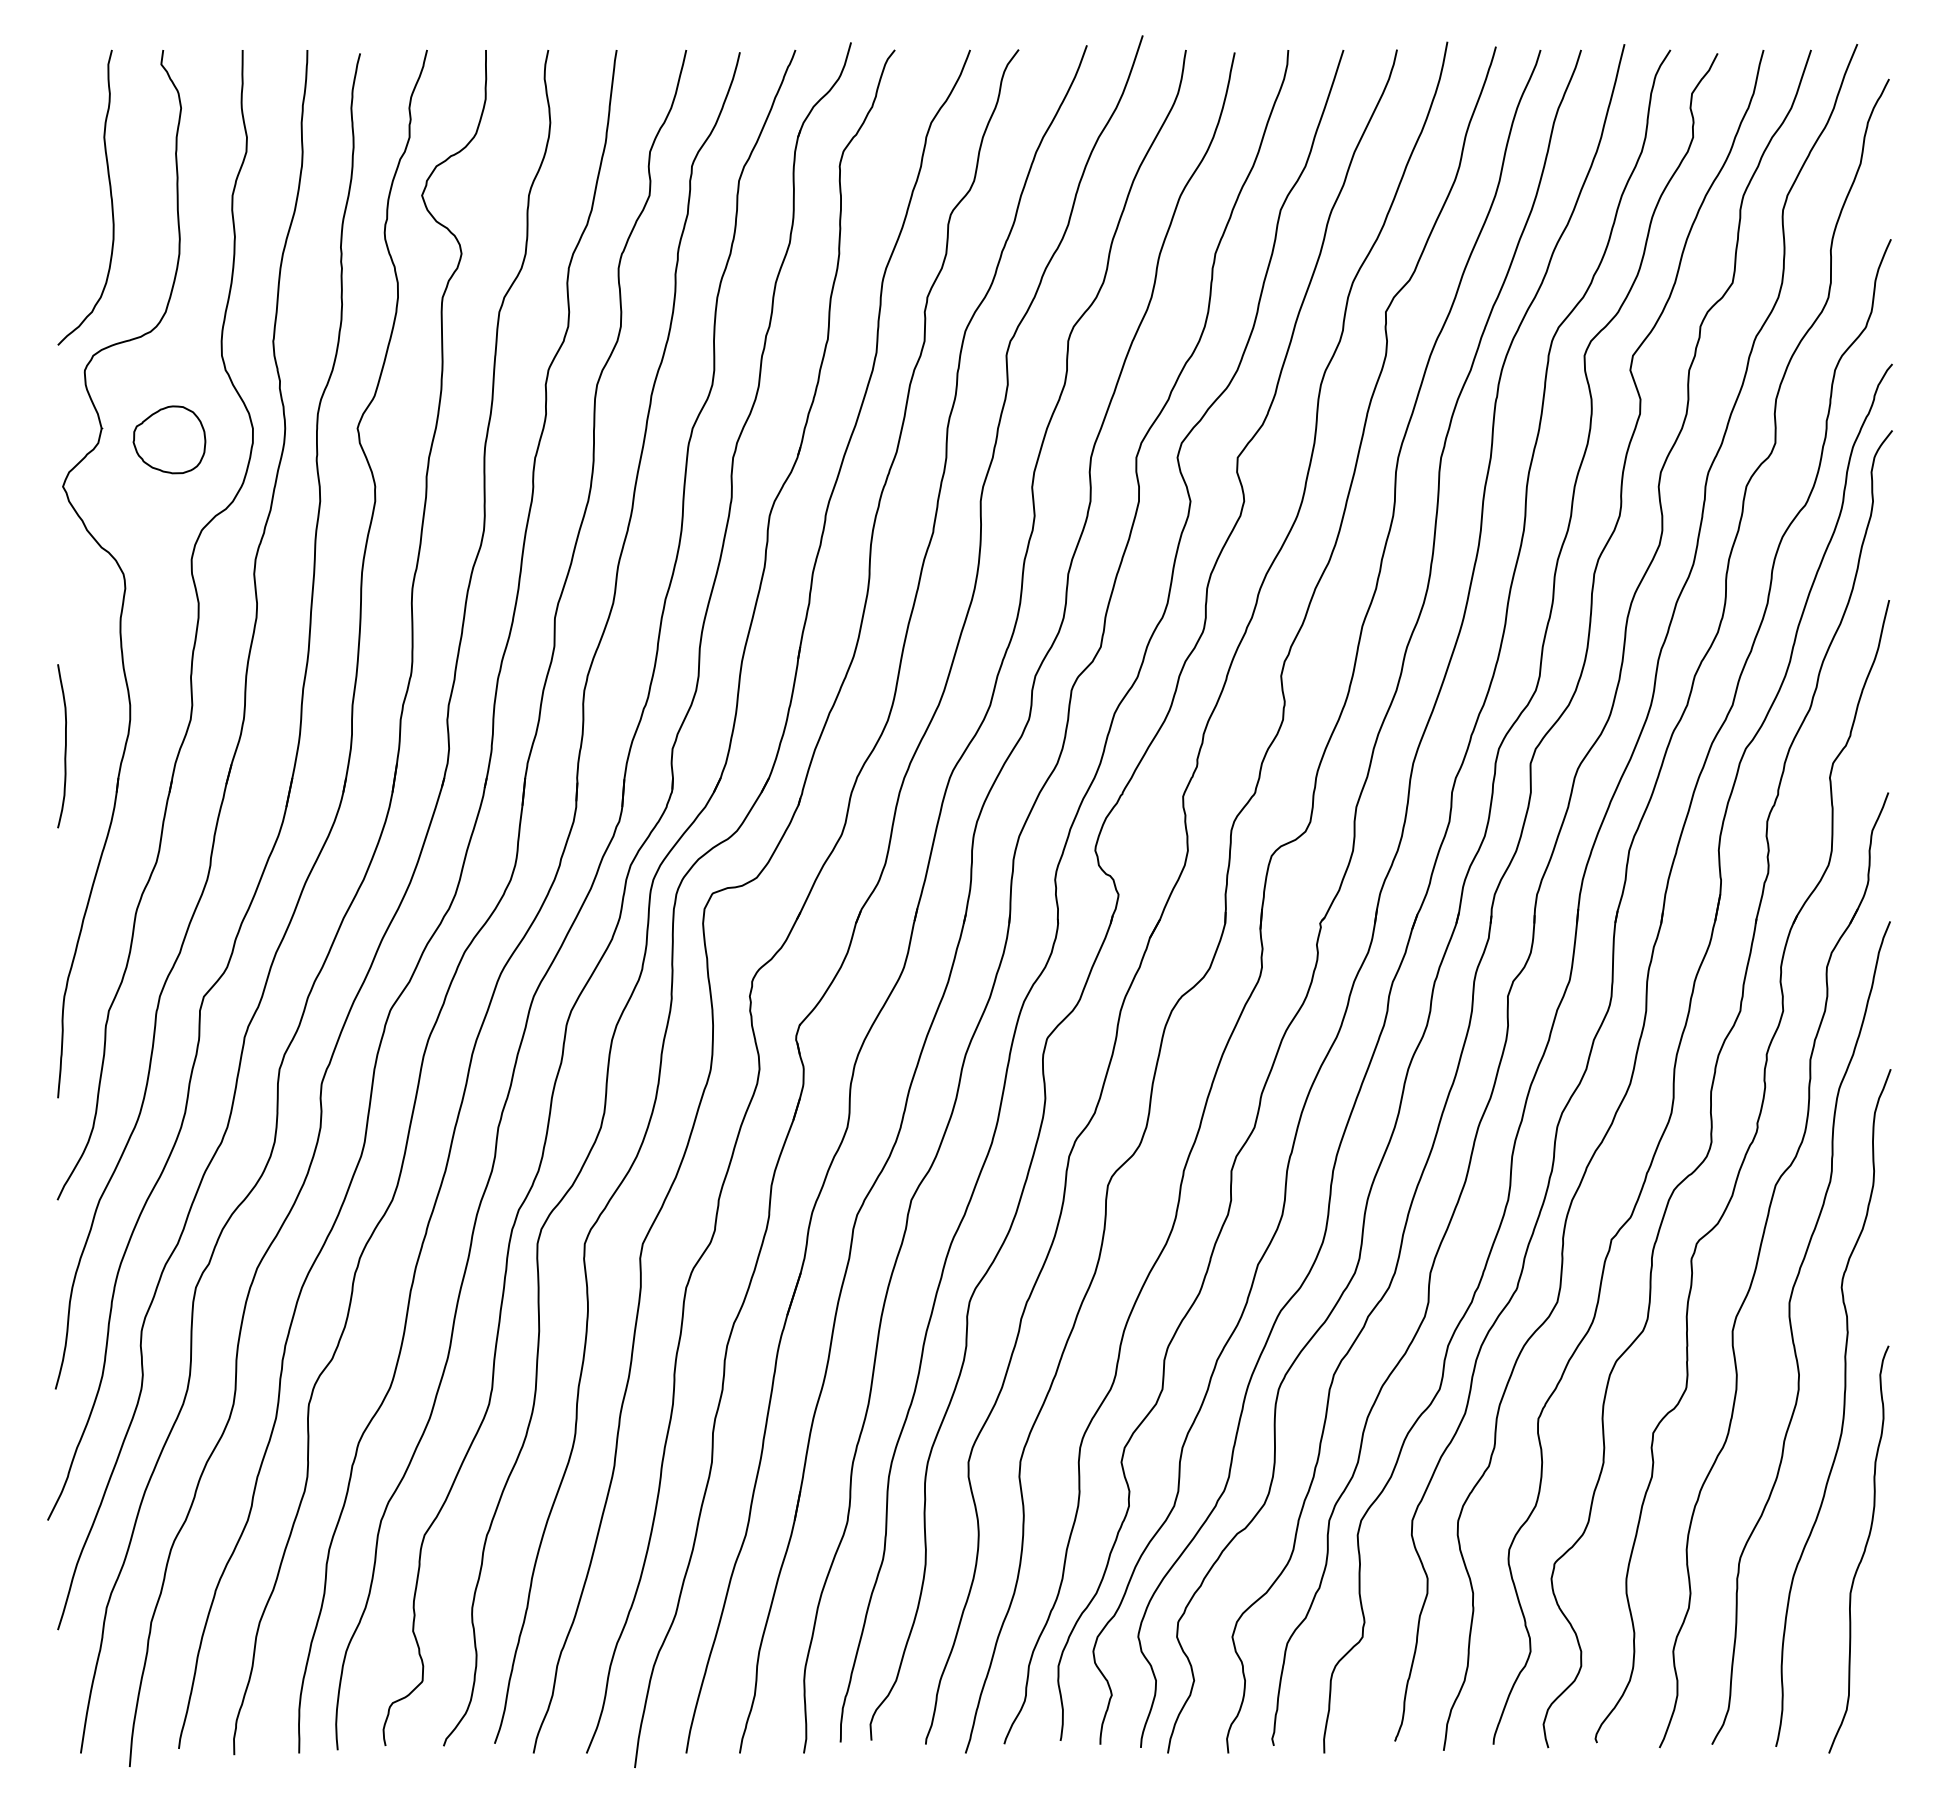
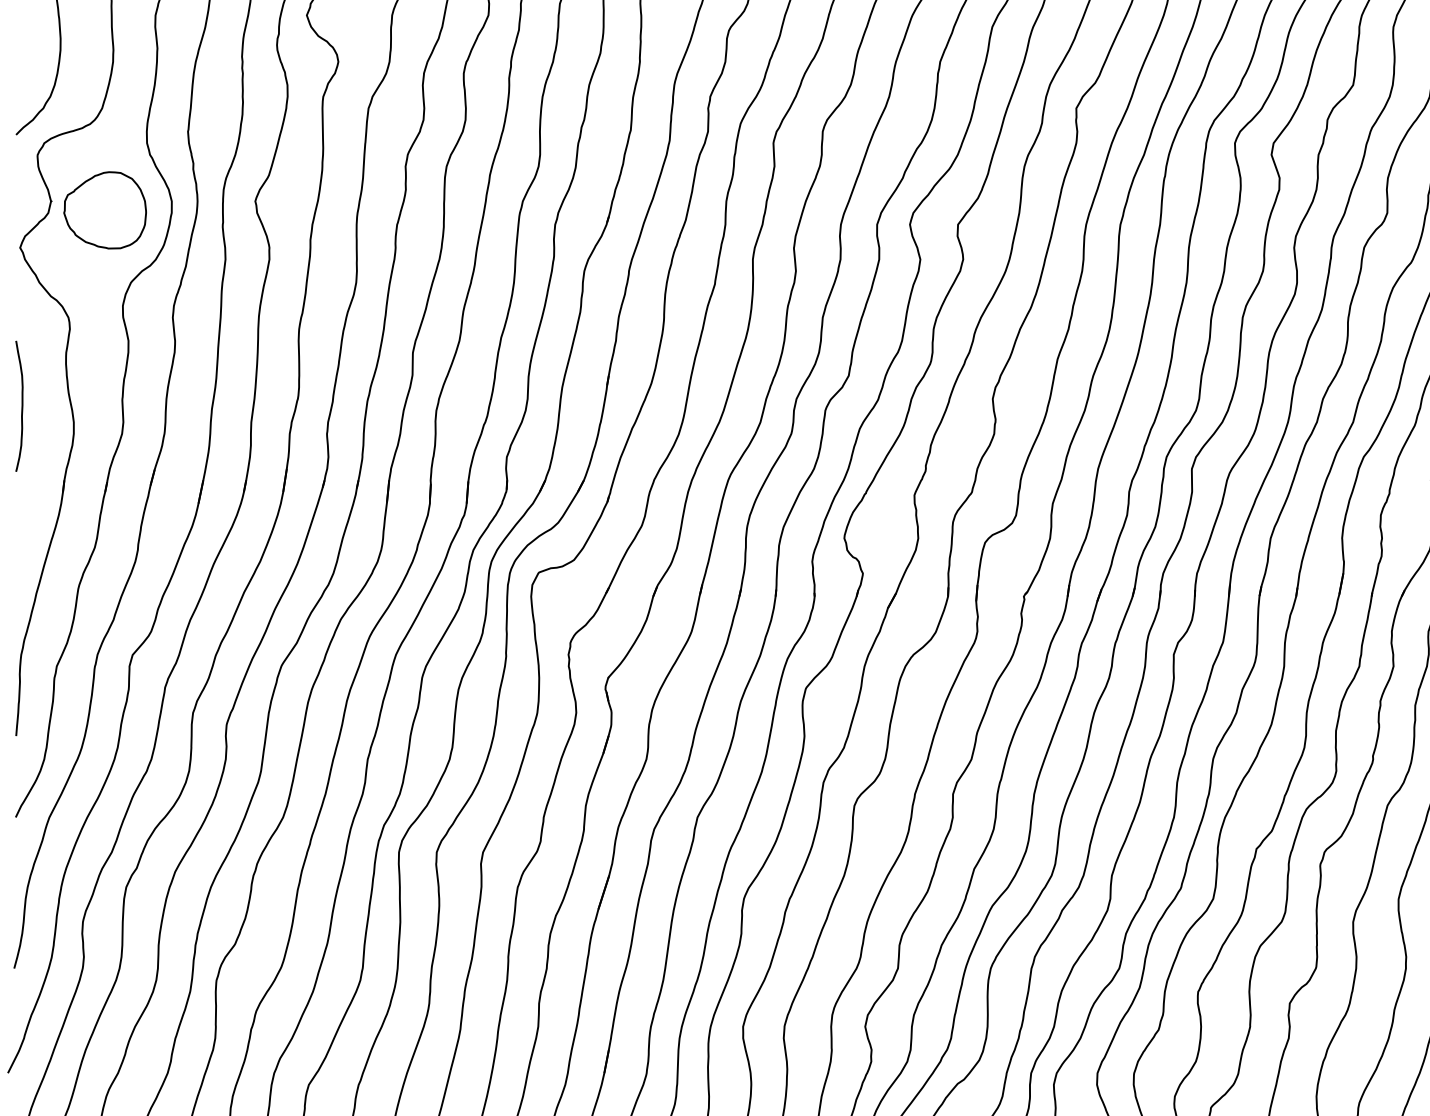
part: (169, 439) -> (105, 210), size x1.43
curve: (64, 747) -> (21, 407), moved

